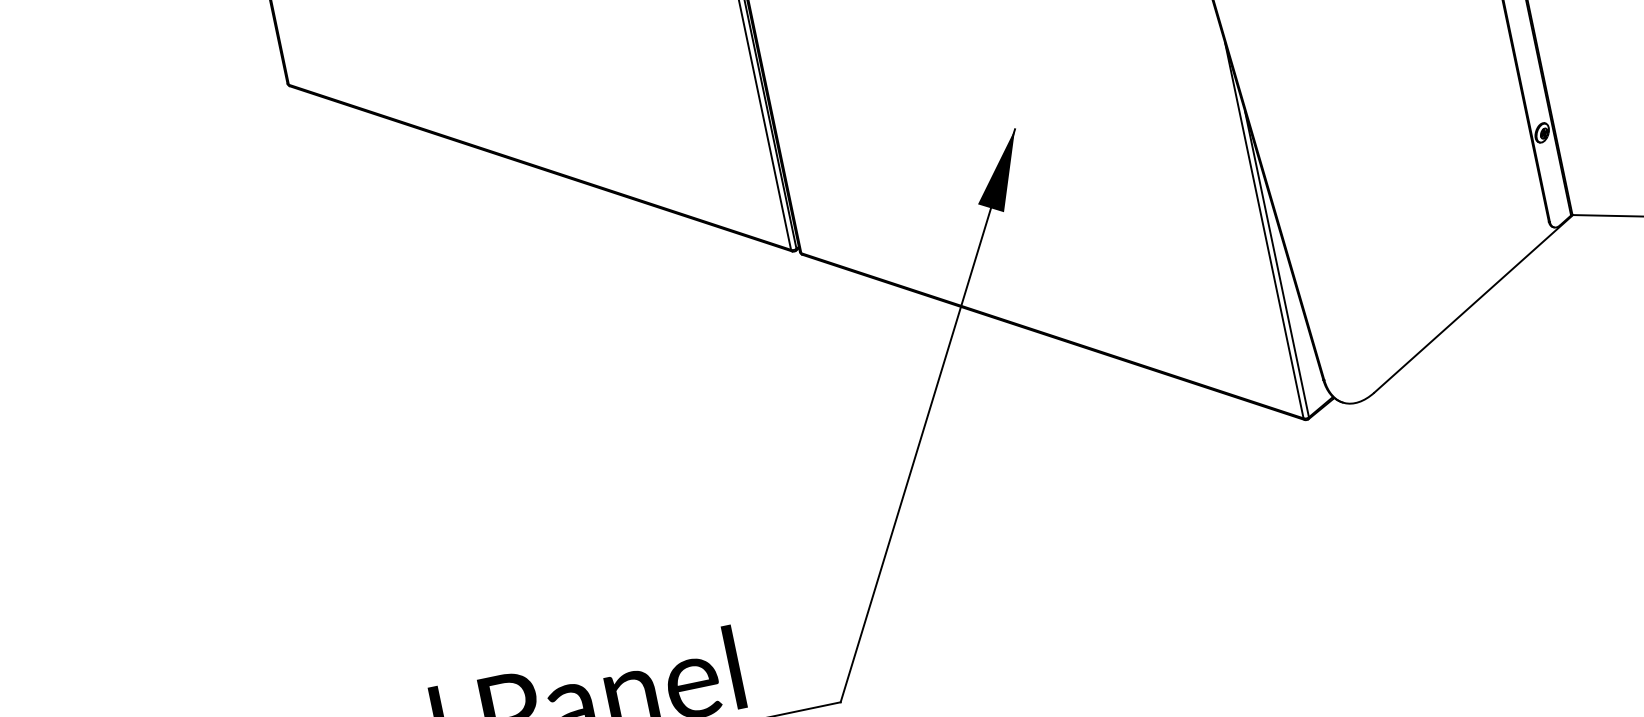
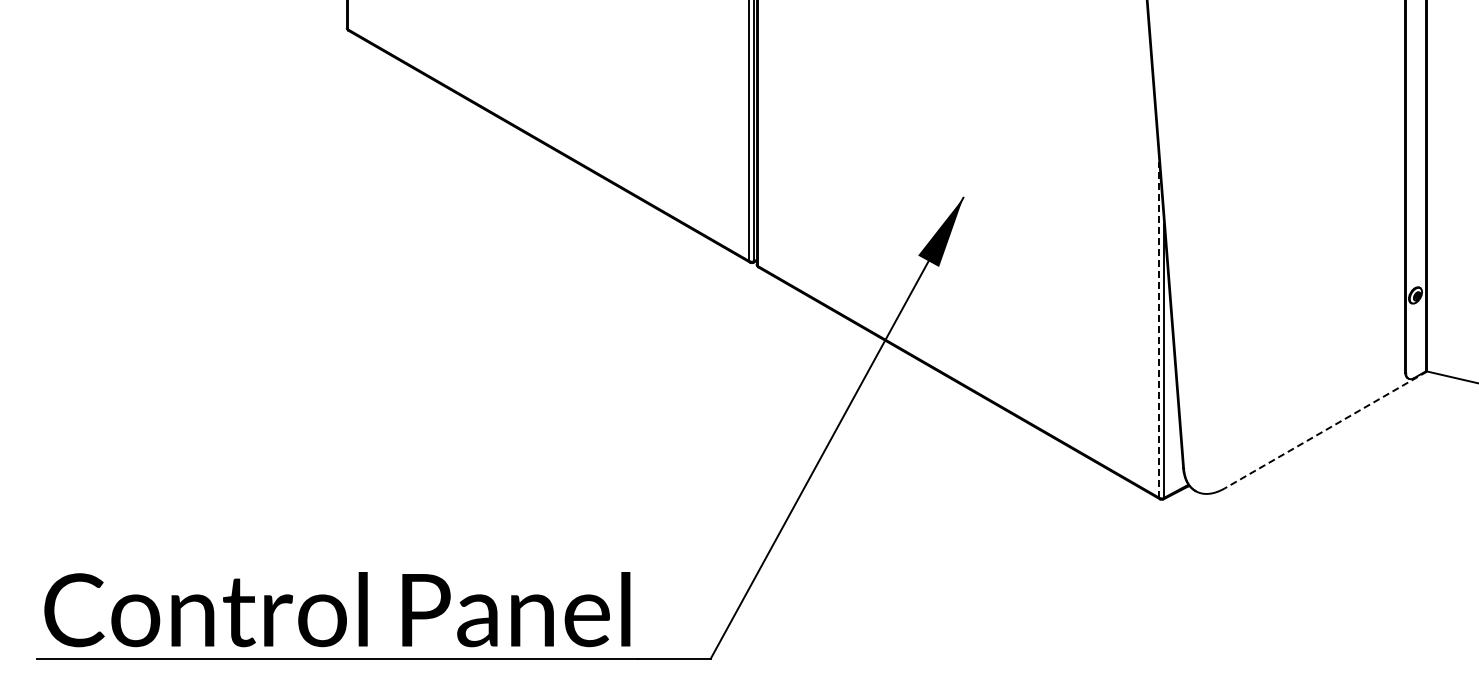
line: (1264, 230) -> (1159, 329), solid -> dashed
line: (1474, 303) -> (1326, 429), solid -> dashed

